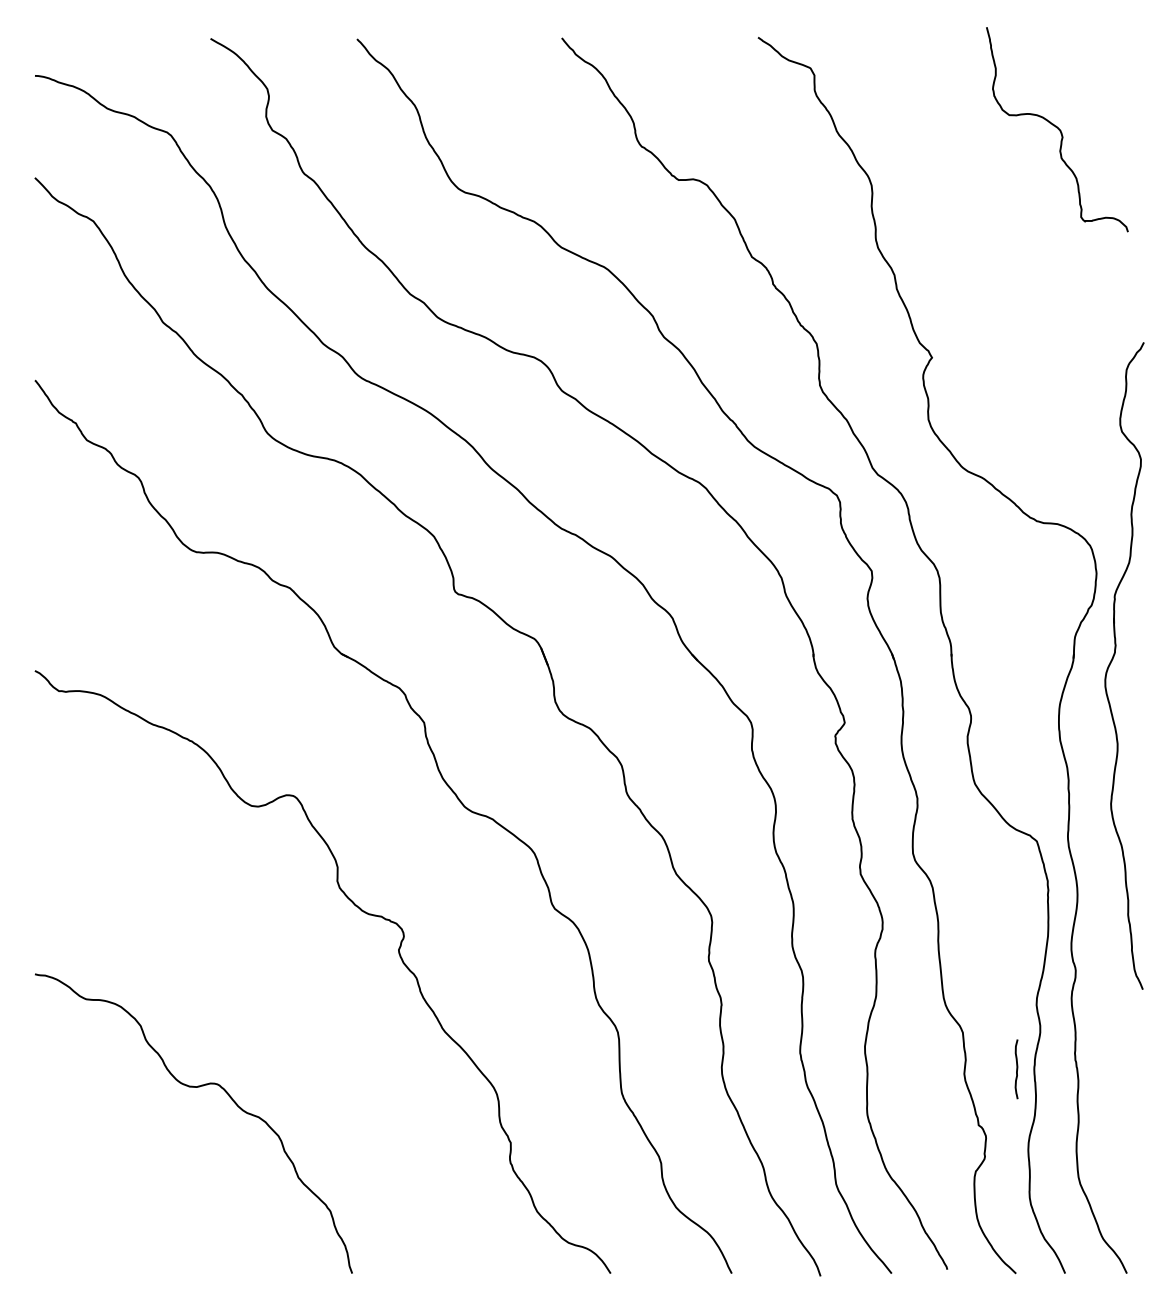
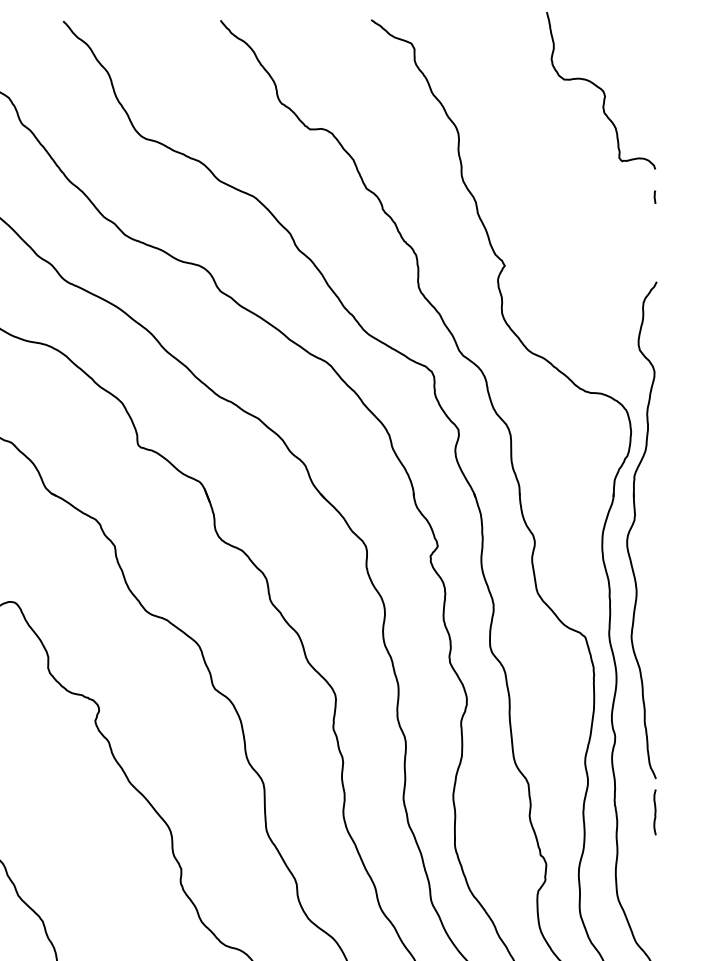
line: (1127, 268) -> (654, 197), added
part: (1113, 659) -> (633, 525), moved
curve: (1016, 1069) -> (654, 812), moved

